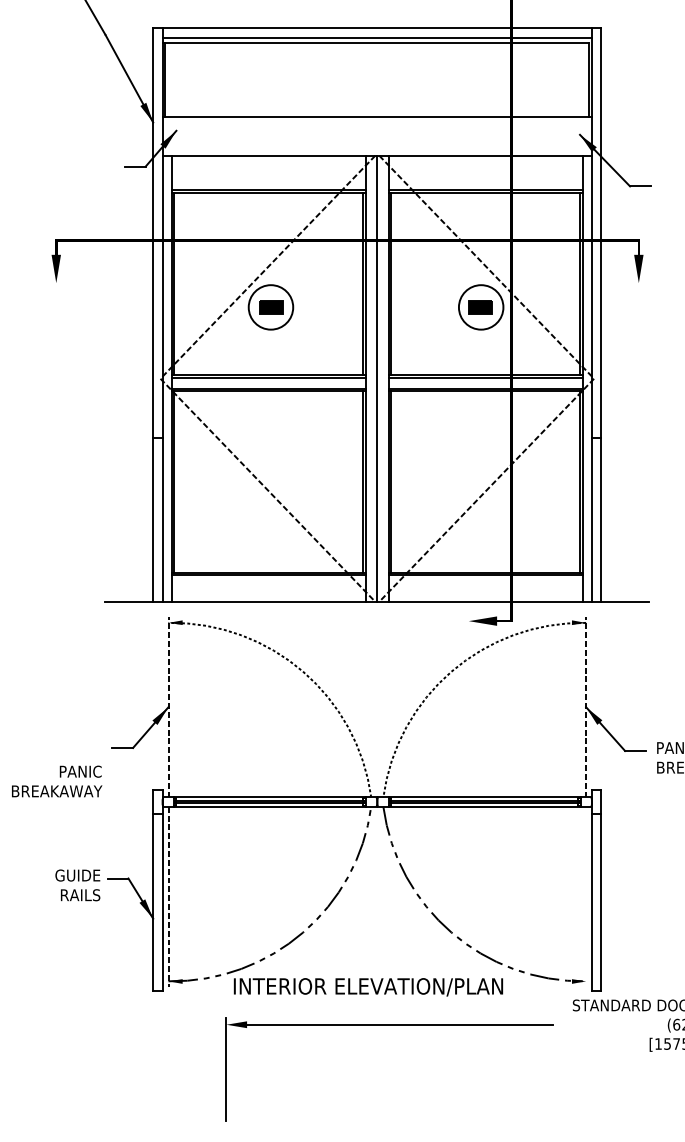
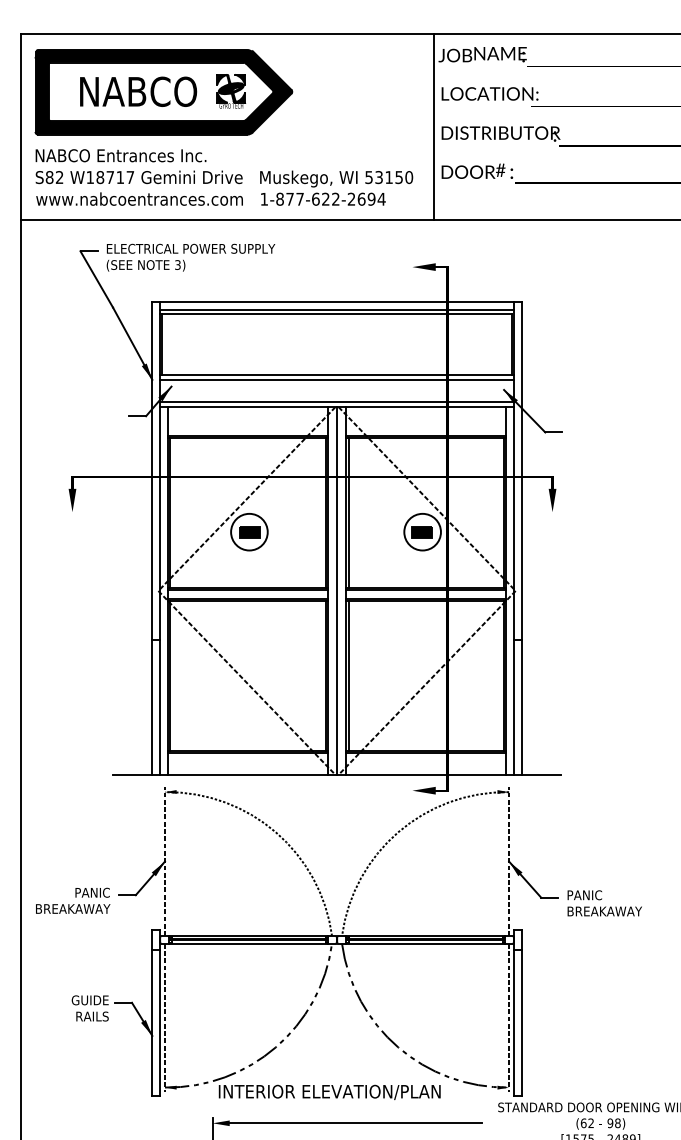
line: (377, 122) -> (337, 379), added
line: (377, 150) -> (337, 402), added
text: (57, 781) -> (73, 900), moved
line: (586, 896) -> (509, 1017), added

